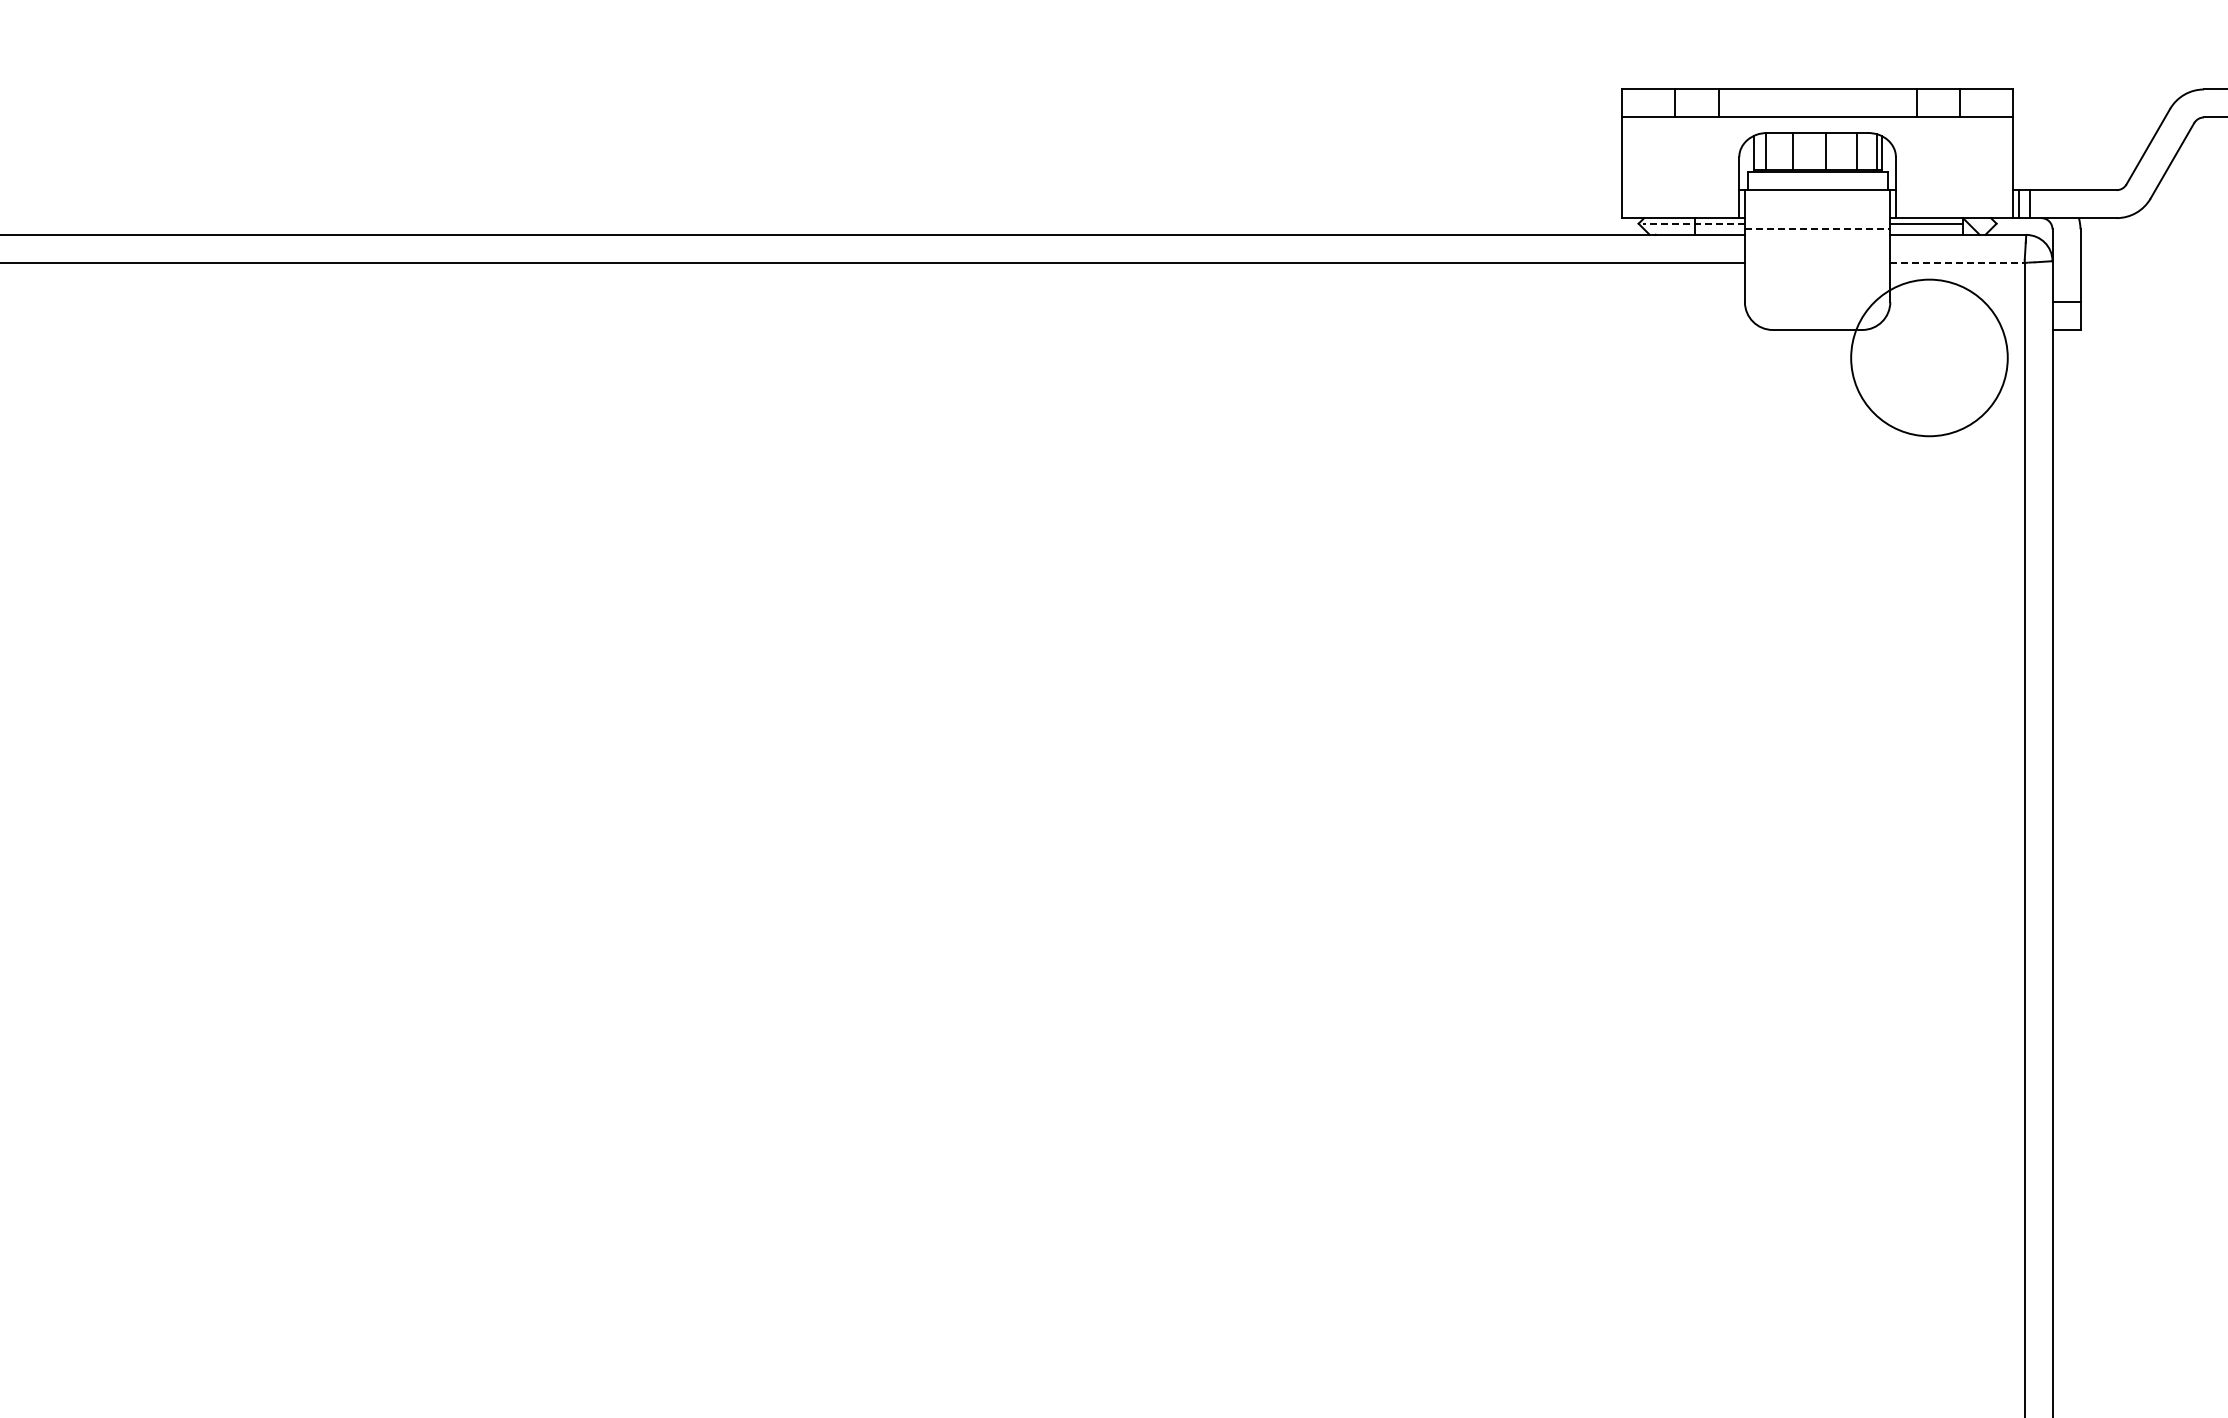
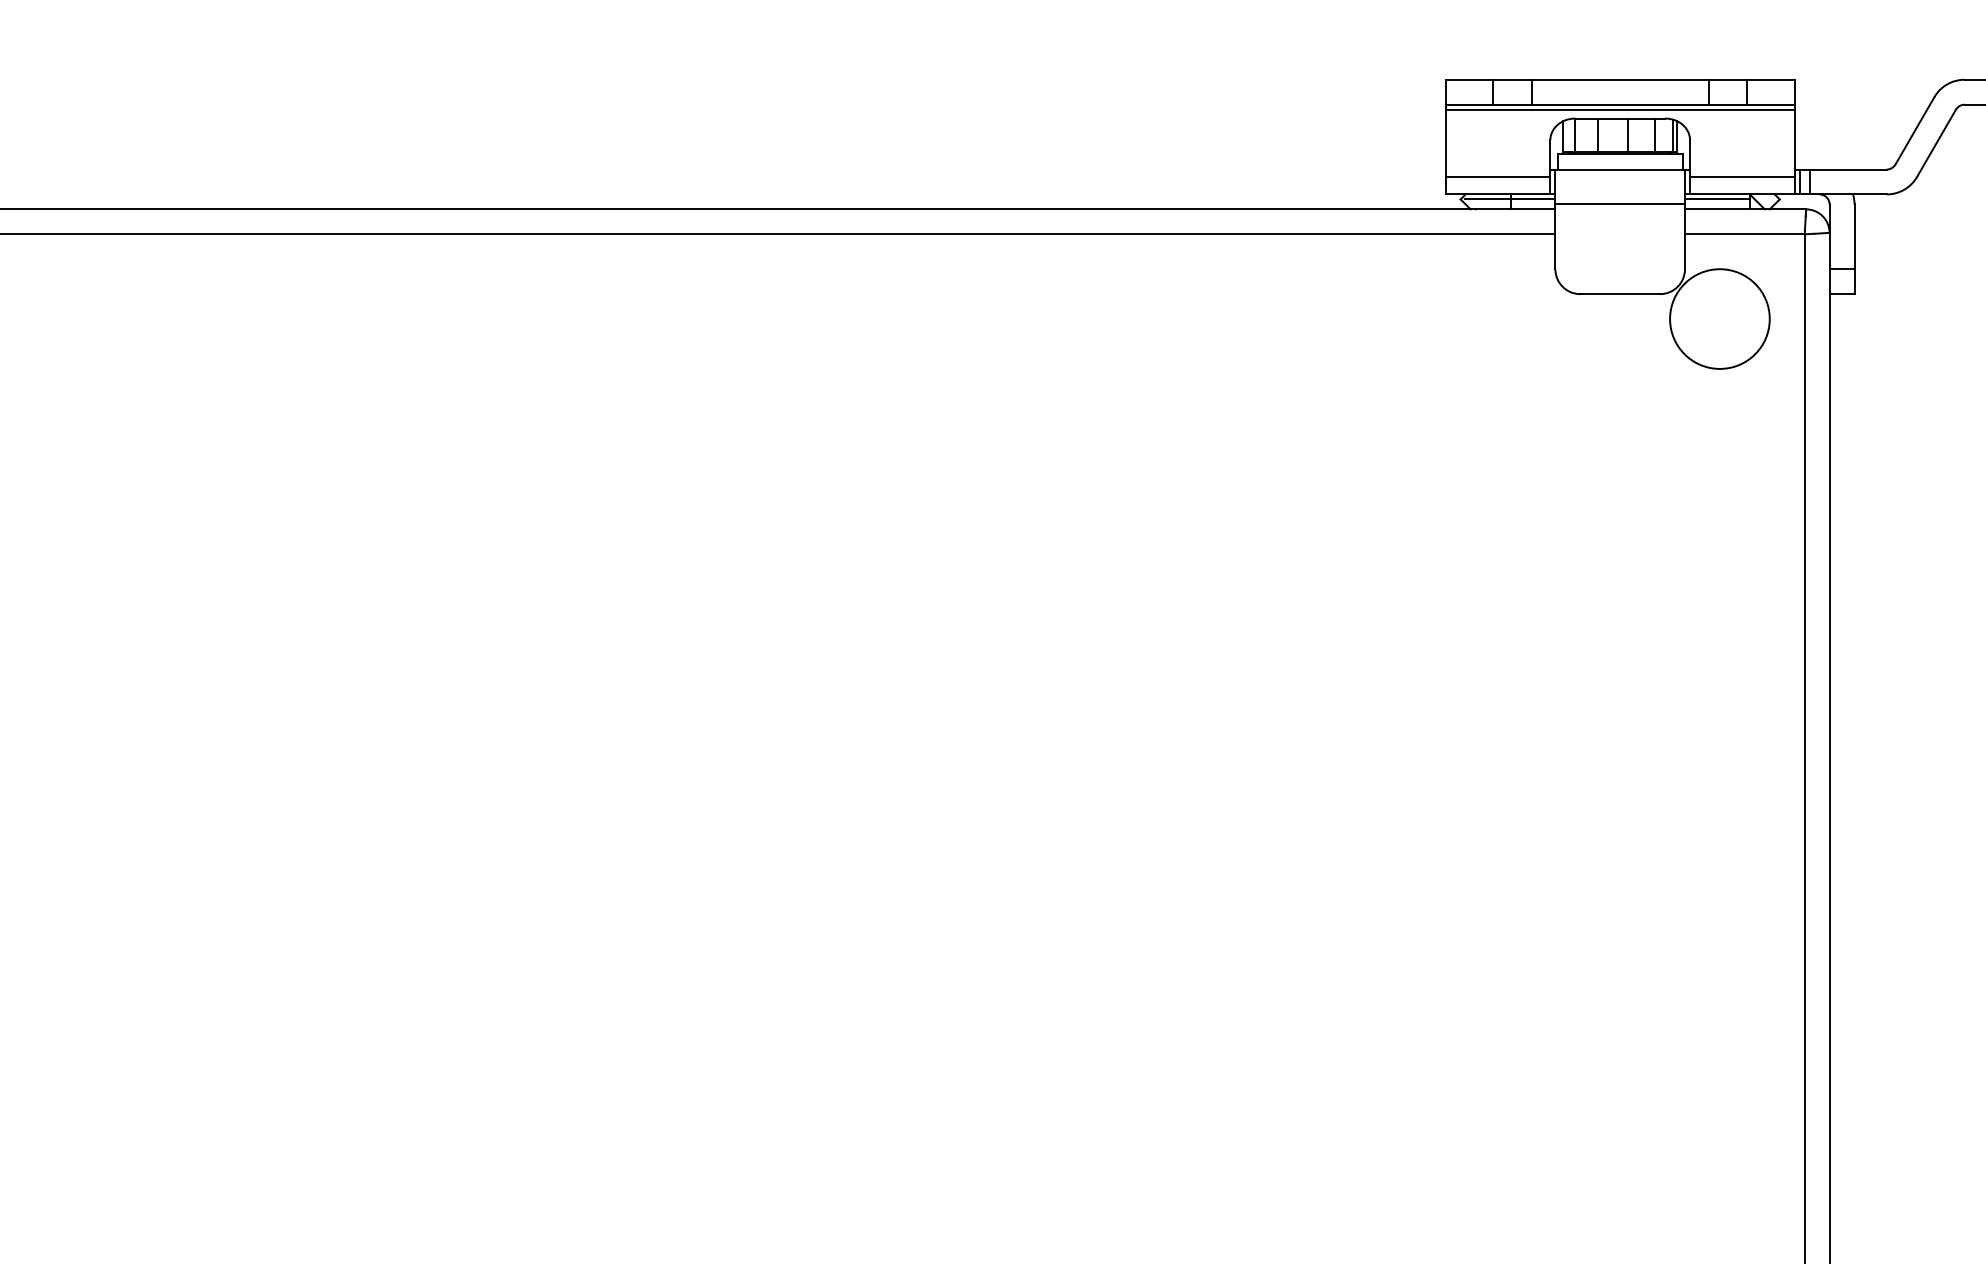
line: (1817, 123) -> (1620, 110), added
line: (1680, 198) -> (1497, 176), added
line: (1954, 198) -> (1742, 176), added
line: (1694, 223) -> (1510, 199), dashed -> solid
line: (1817, 229) -> (1620, 204), dashed -> solid
line: (1957, 262) -> (1744, 233), dashed -> solid
circle: (1929, 357) -> (1719, 318), size x0.71

